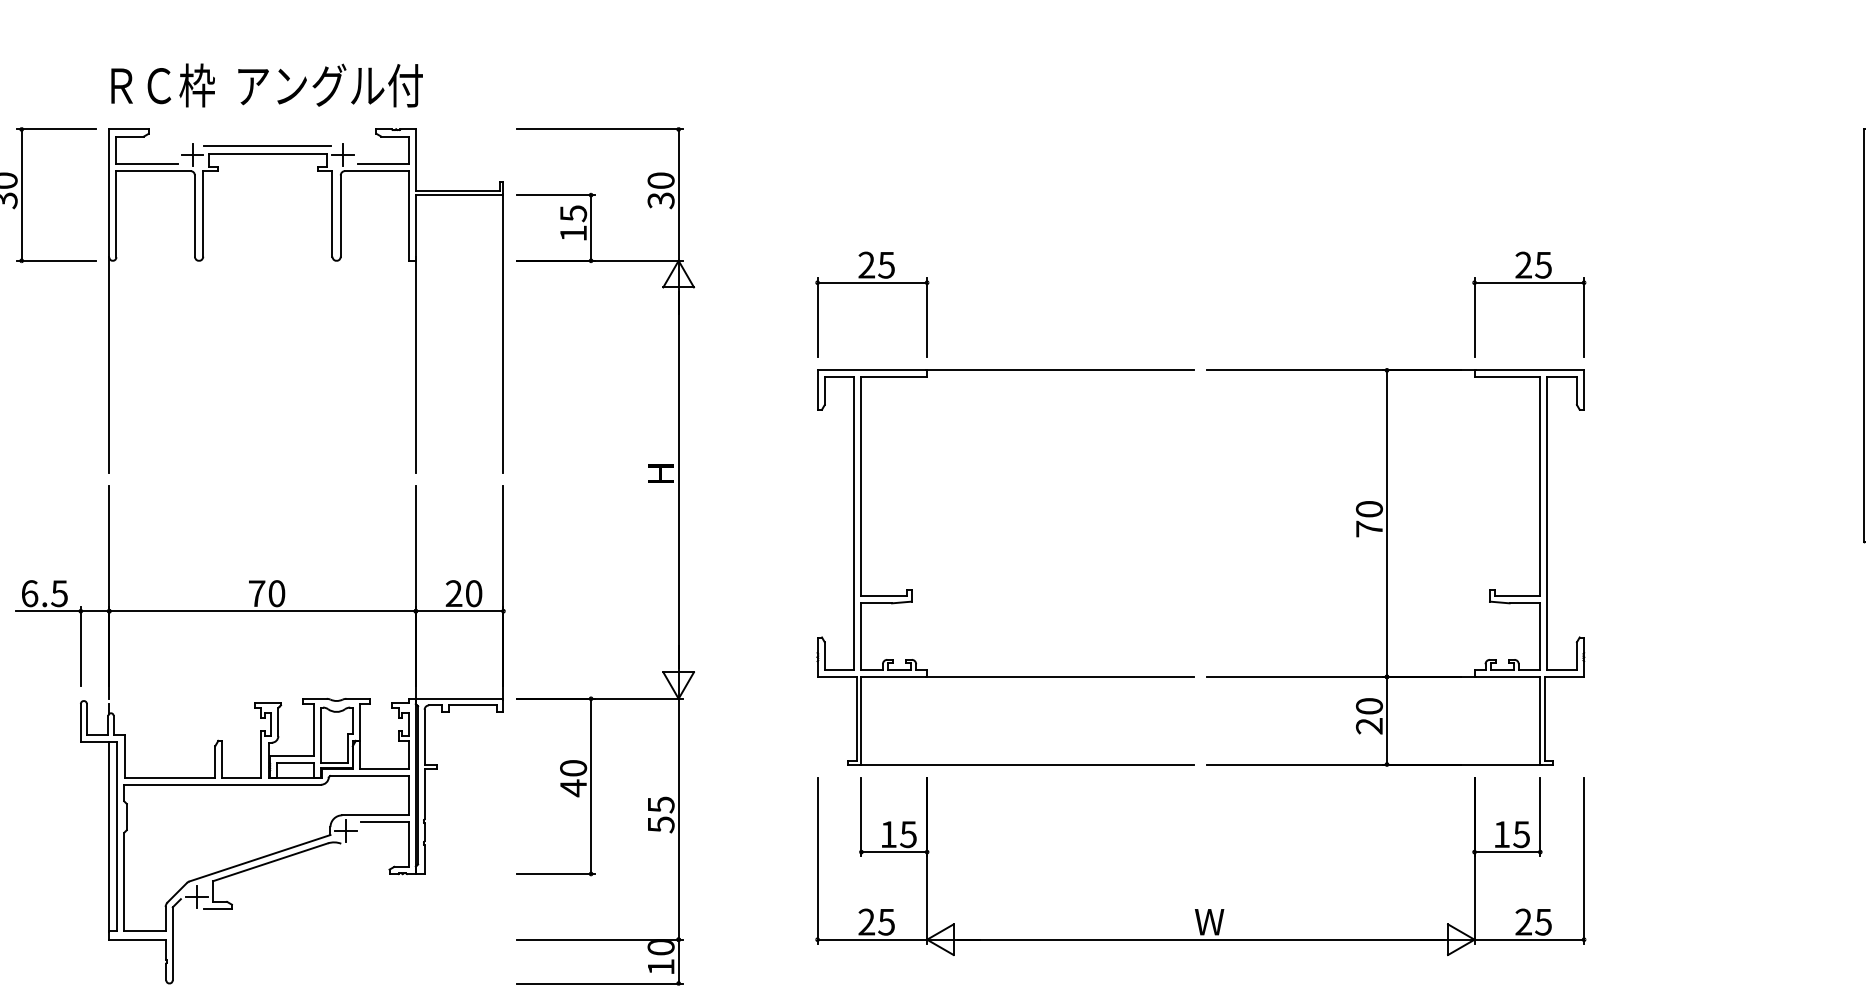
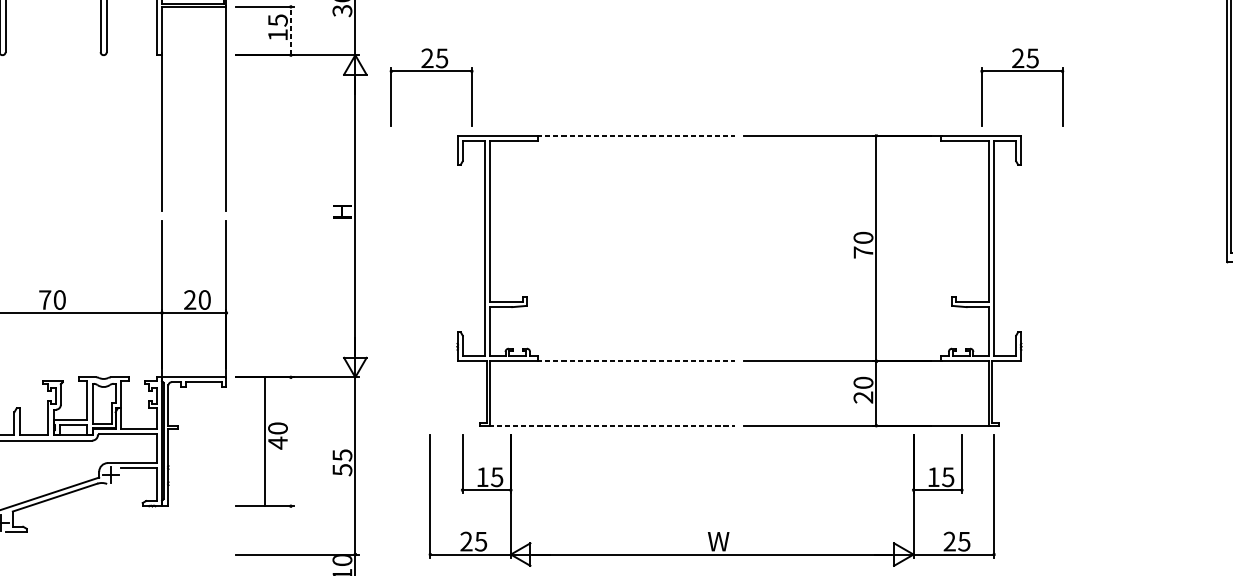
line: (591, 228) -> (291, 31), solid -> dashed
part: (872, 283) -> (431, 71), moved
part: (1529, 283) -> (1022, 71), moved
line: (1060, 370) -> (636, 135), solid -> dashed
line: (1060, 676) -> (636, 360), solid -> dashed
line: (1027, 764) -> (611, 425), solid -> dashed
line: (591, 786) -> (265, 441), moved
part: (1198, 909) -> (710, 532), moved

